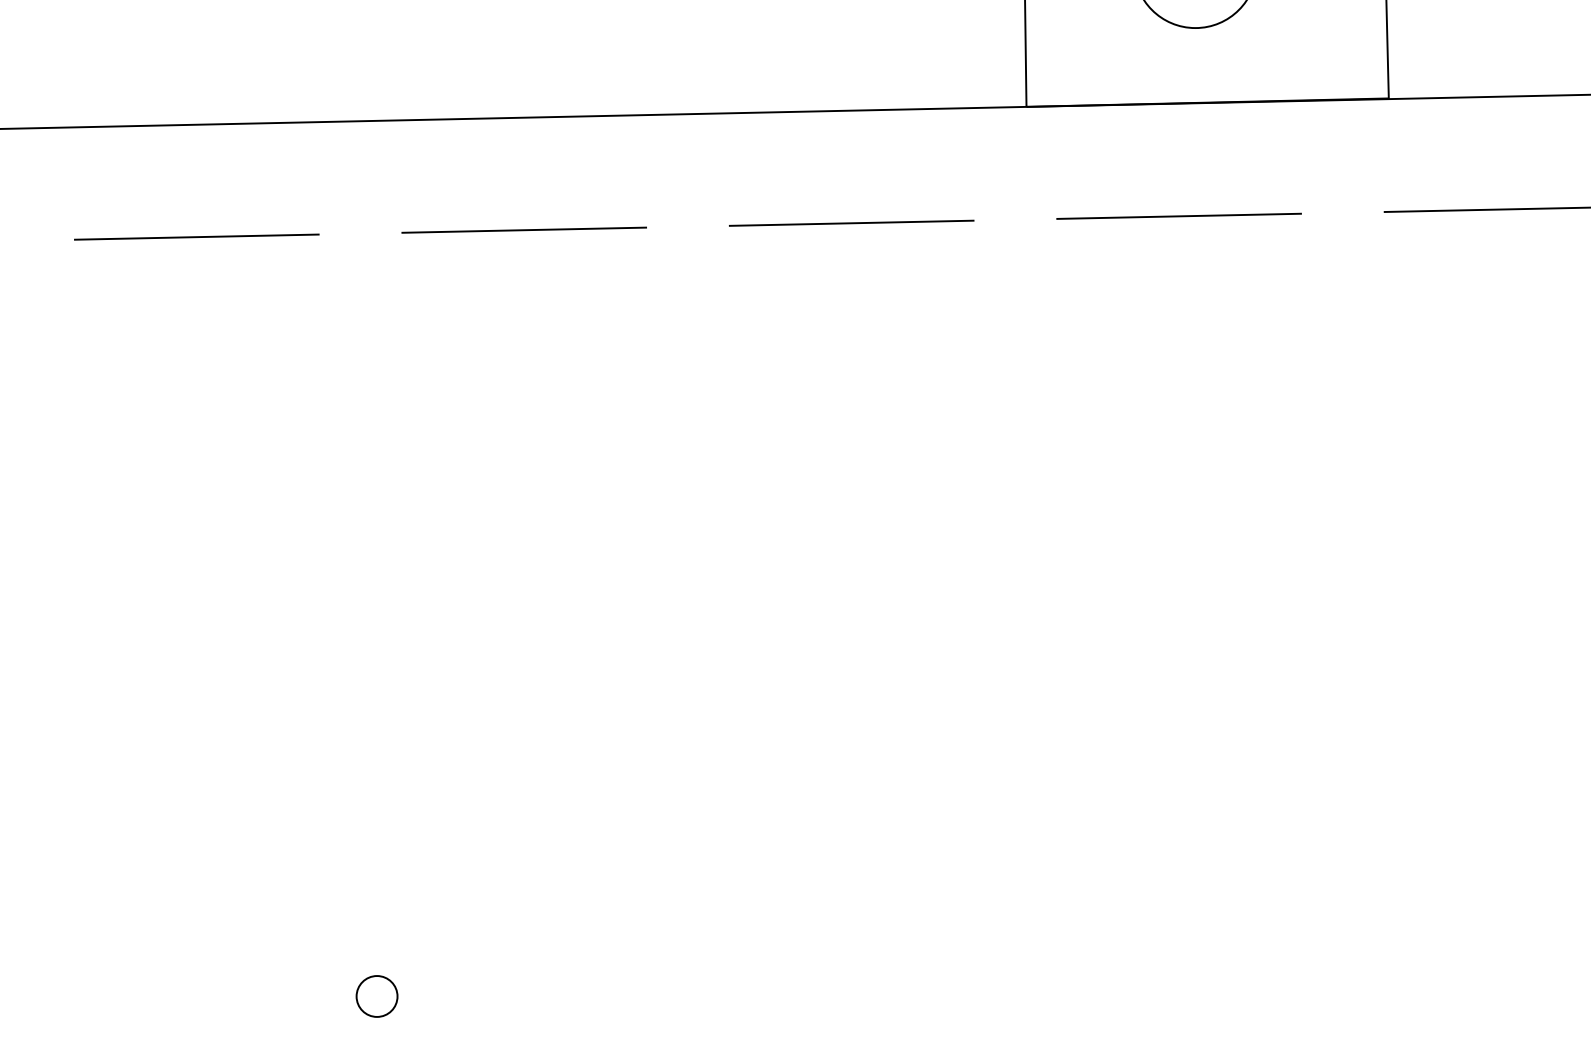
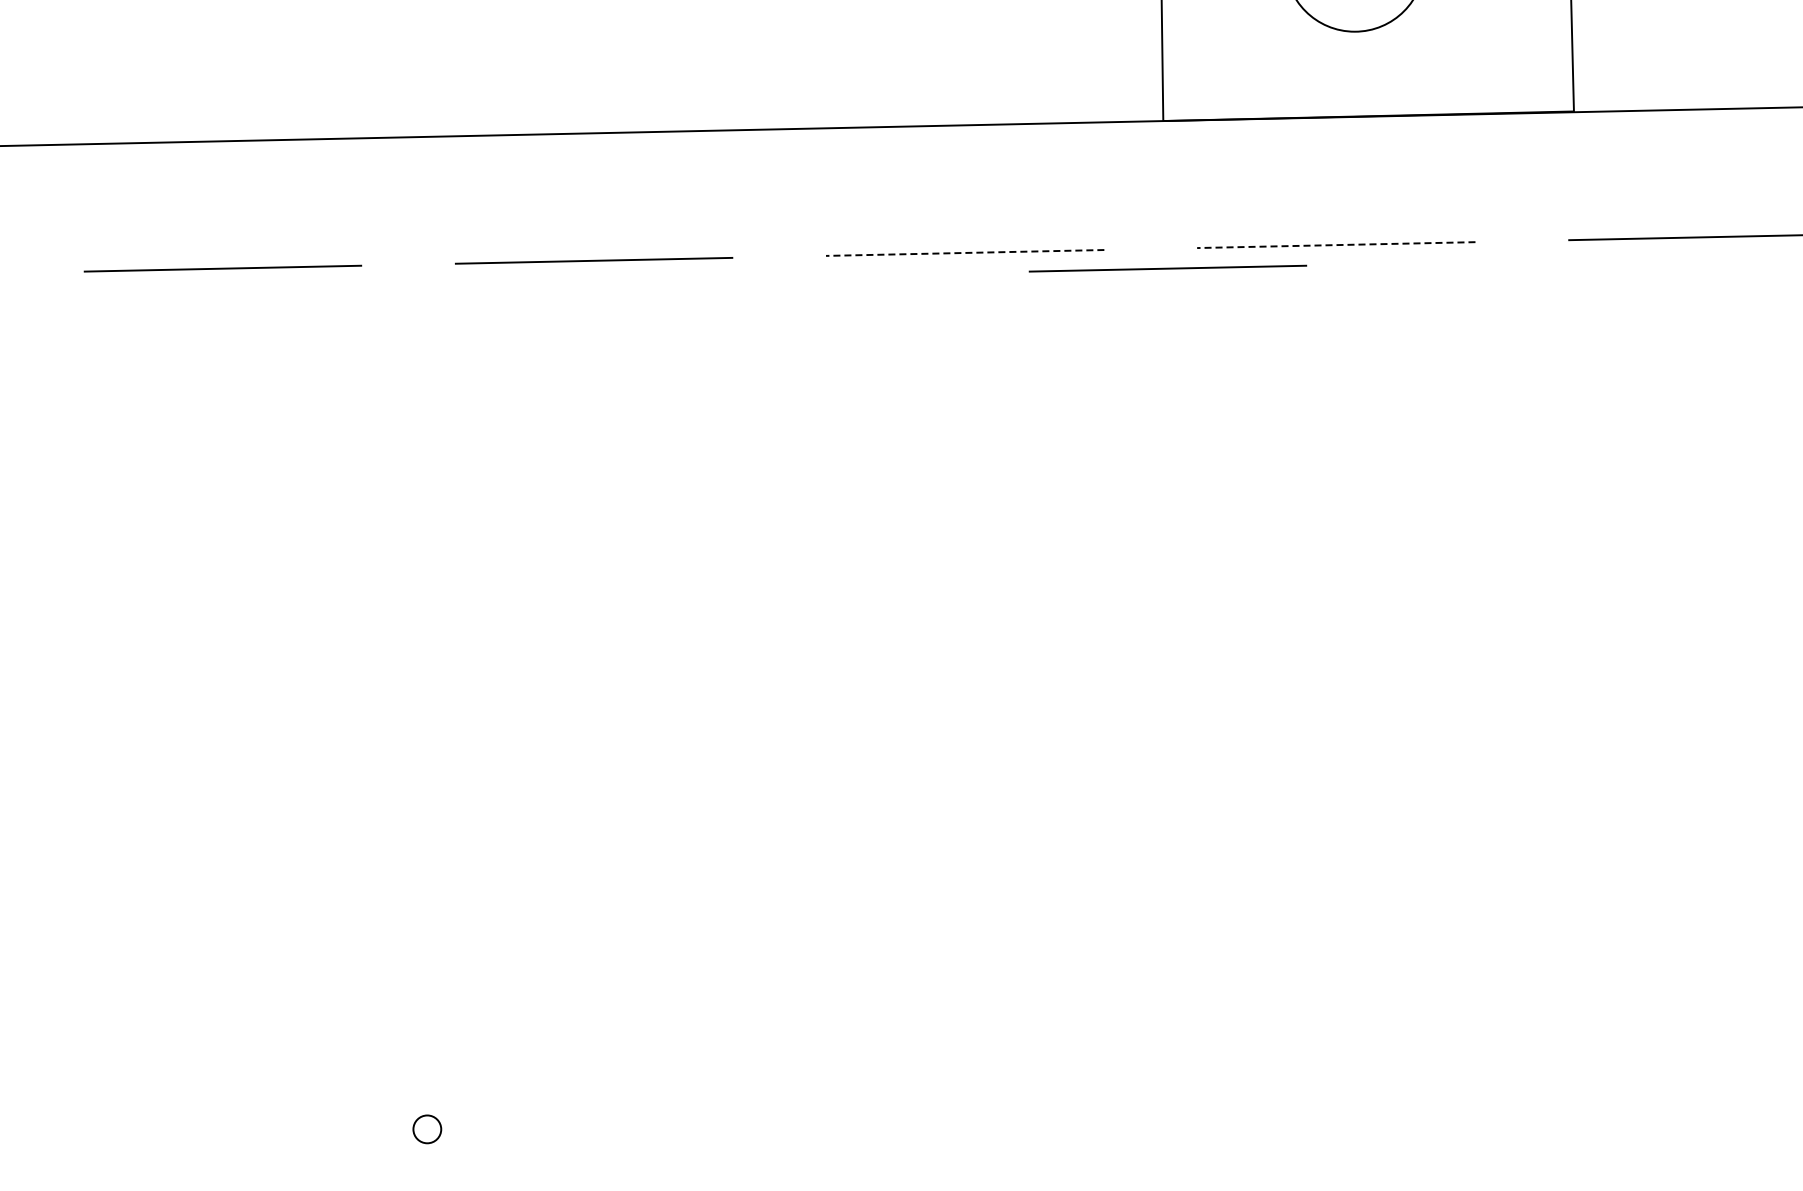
line: (1178, 216) -> (1335, 245), solid -> dashed
line: (851, 222) -> (964, 252), solid -> dashed
line: (1030, 236) -> (1167, 268), added
circle: (377, 996) -> (427, 1129), size x0.6

